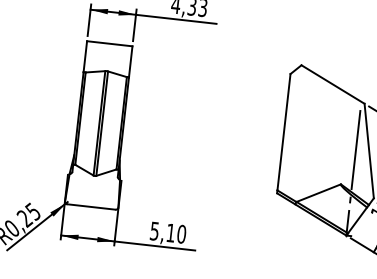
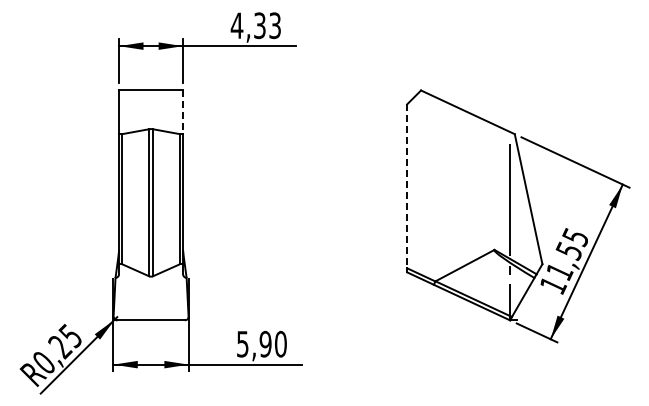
line: (131, 61) -> (183, 112), solid -> dashed
line: (284, 132) -> (407, 186), solid -> dashed
text: (170, 232) -> (265, 343), 5,10 -> 5,90

